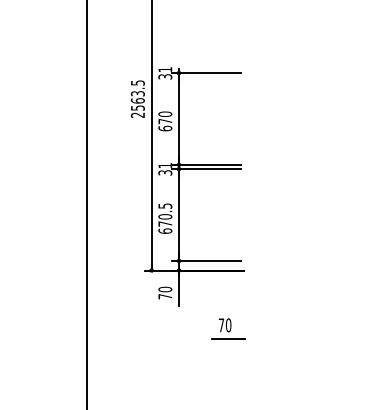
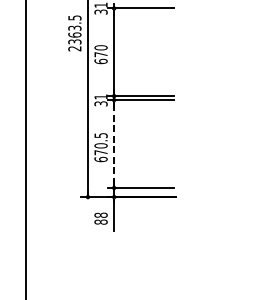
text: (136, 107) -> (73, 41), 2563.5 -> 2363.5
line: (179, 214) -> (114, 143), solid -> dashed
text: (165, 292) -> (101, 218), 70 -> 88
part: (228, 328) -> (161, 252), removed

